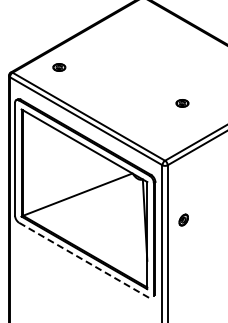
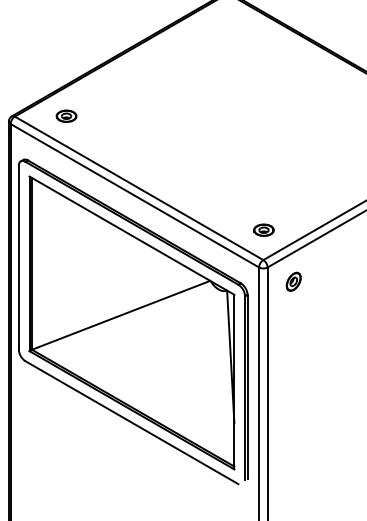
part: (59, 67) -> (66, 116), moved
part: (182, 103) -> (264, 230), moved
part: (183, 219) -> (293, 280), moved
line: (84, 260) -> (132, 422), dashed -> solid

